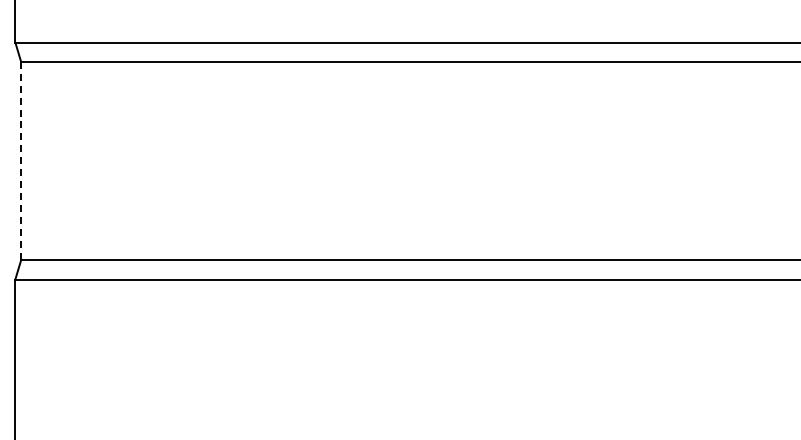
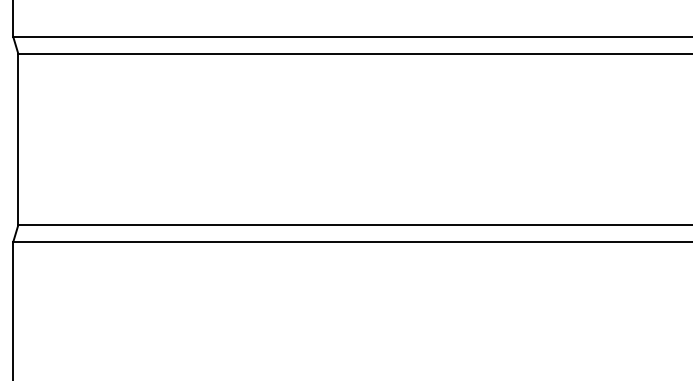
line: (21, 161) -> (18, 139), dashed -> solid

